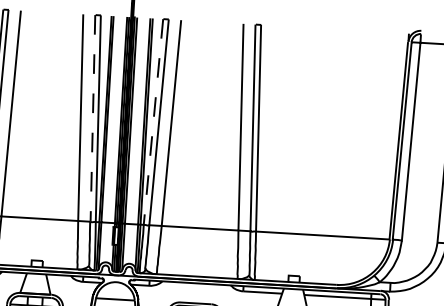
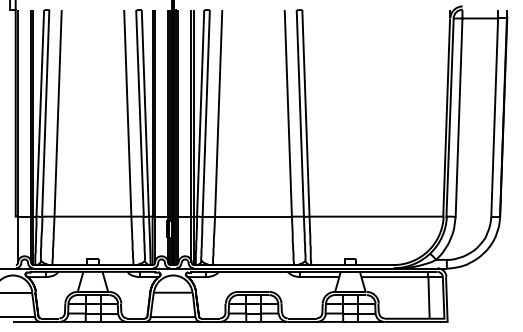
line: (93, 119) -> (140, 114), dashed -> solid
line: (153, 122) -> (200, 113), dashed -> solid

